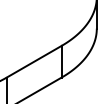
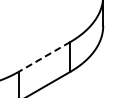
line: (34, 62) -> (44, 57), solid -> dashed

